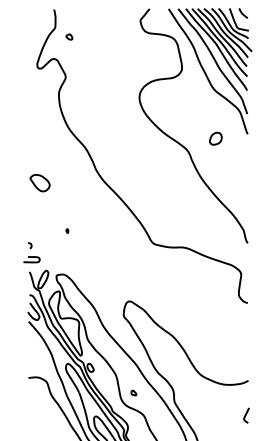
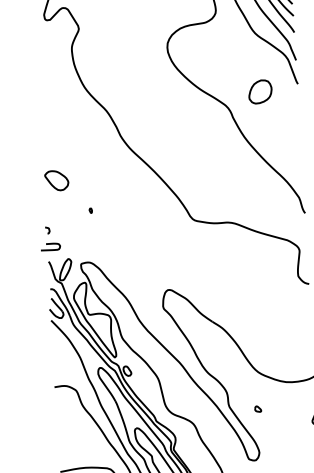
part: (215, 138) -> (260, 91), size x1.6
part: (39, 183) -> (56, 181), moved
part: (133, 392) -> (257, 408), moved

